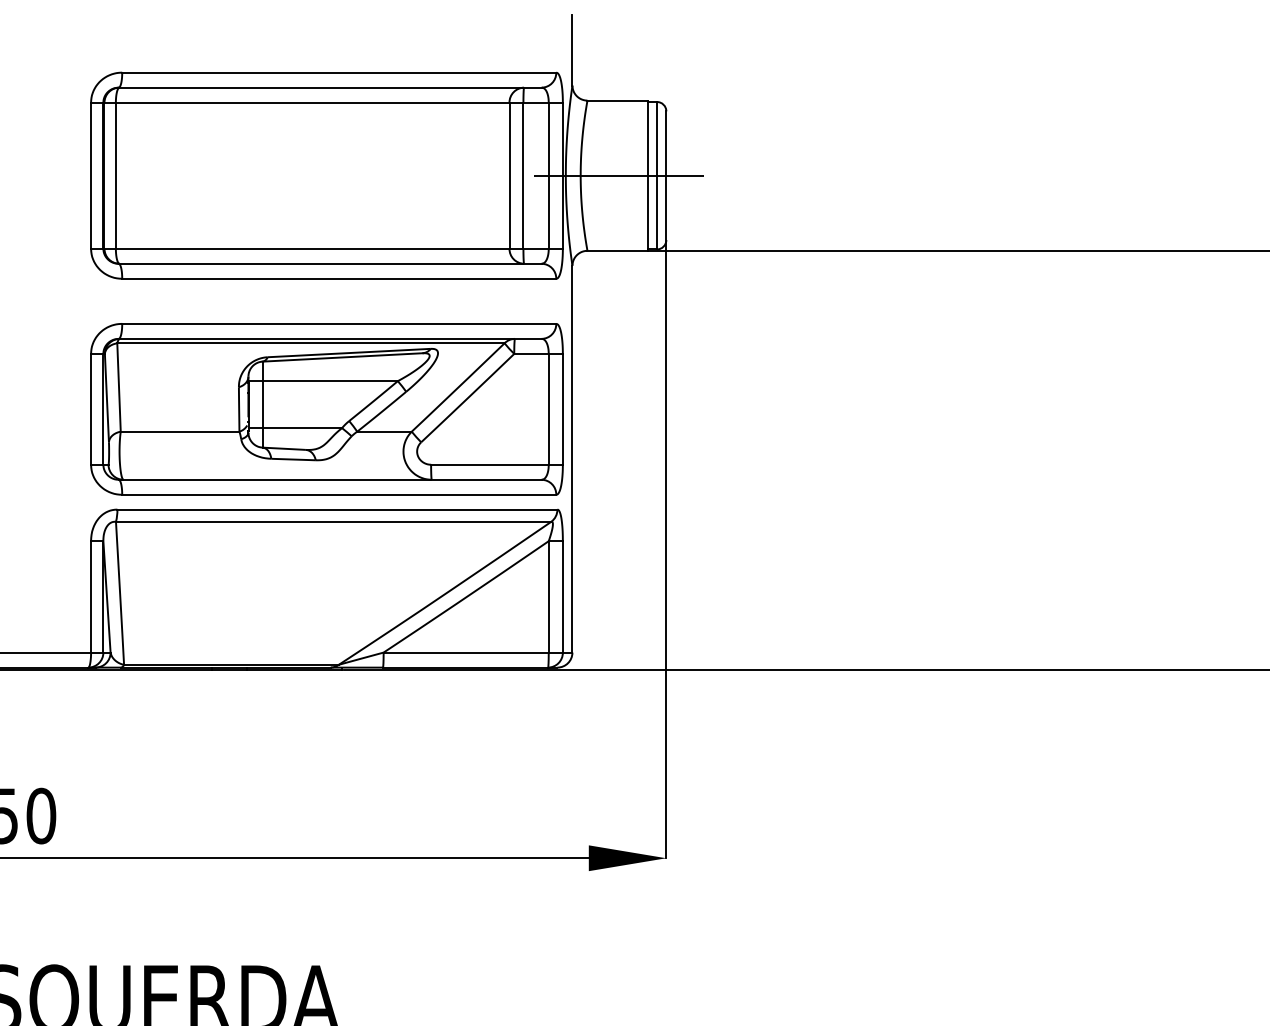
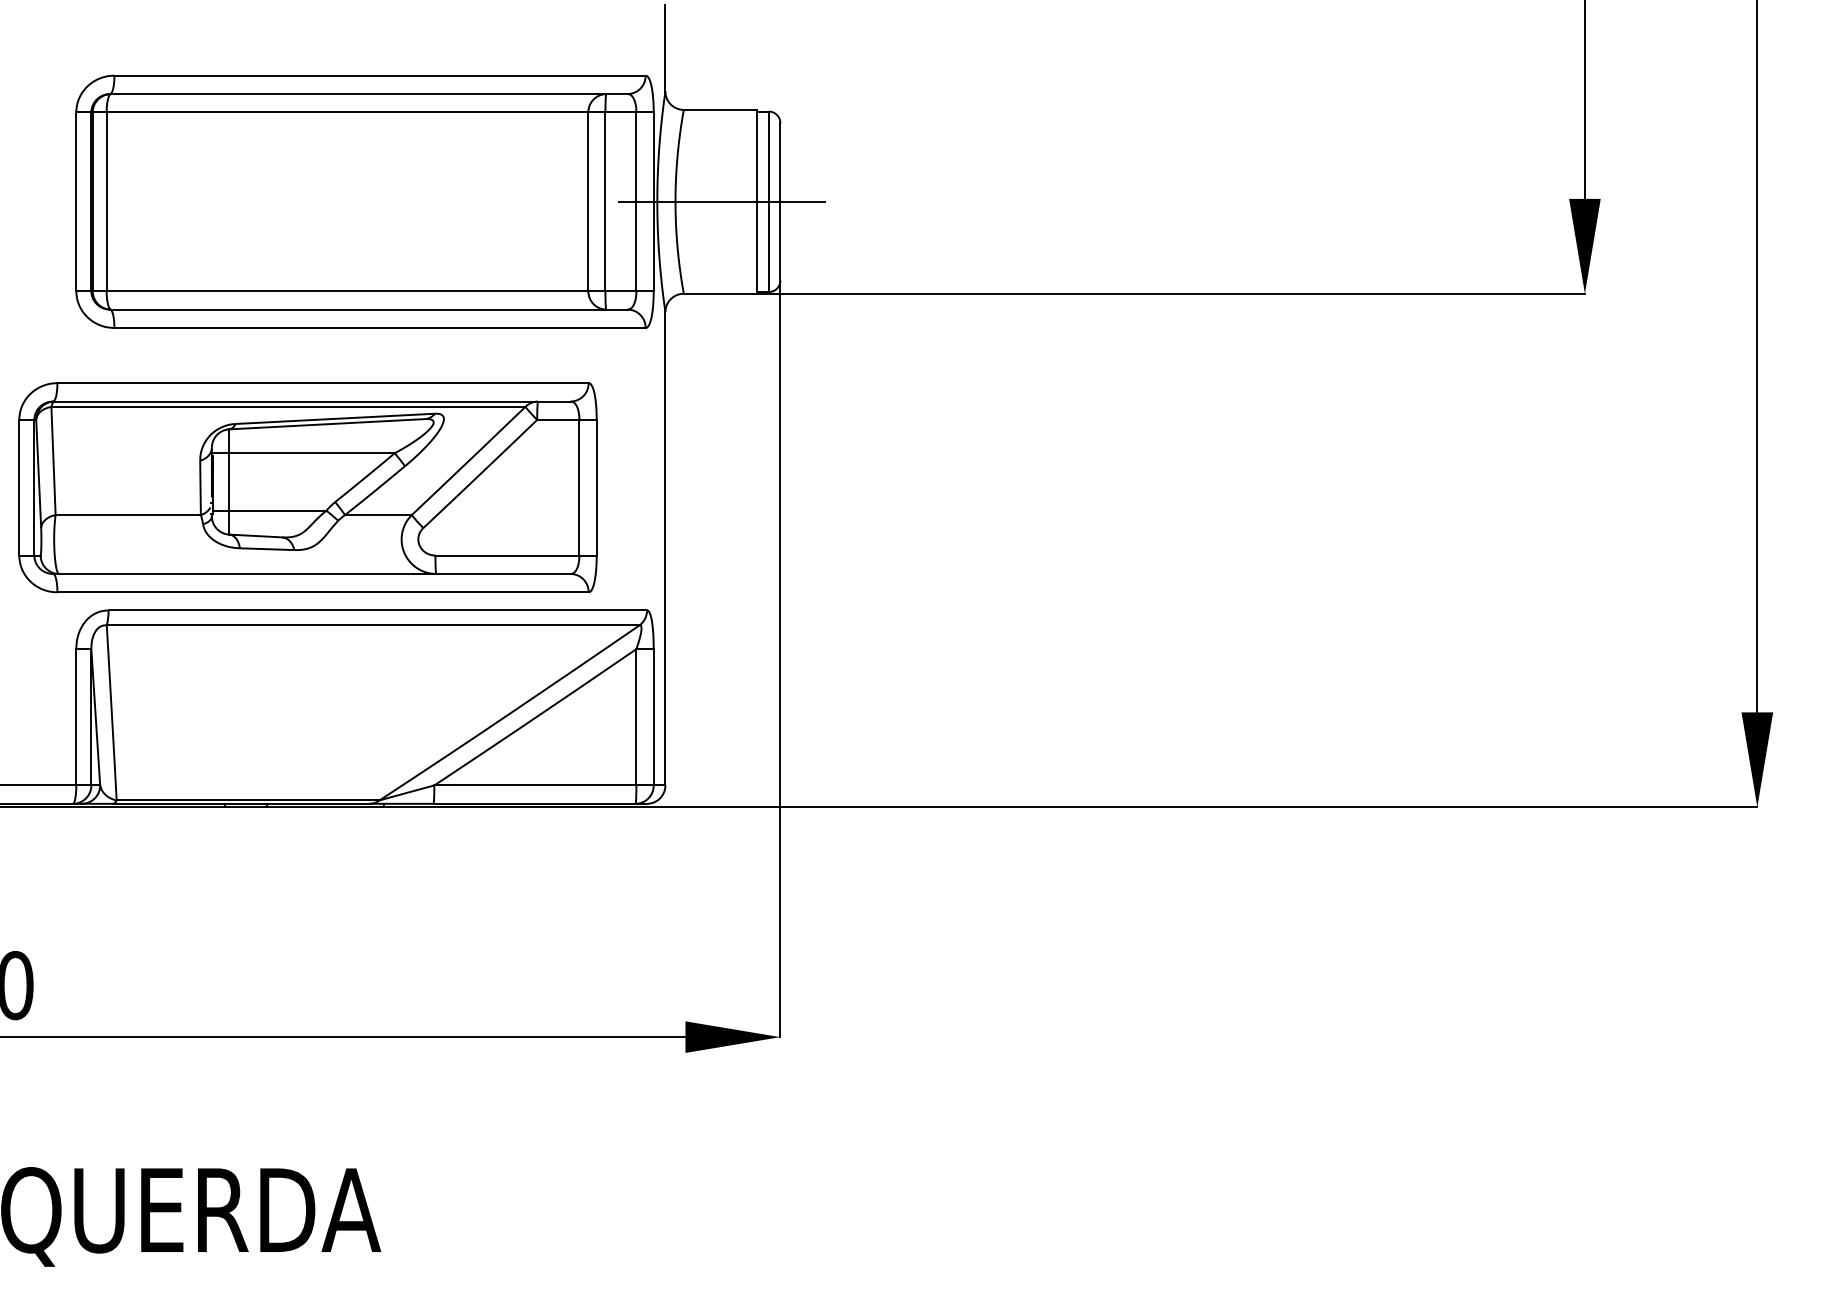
part: (326, 409) -> (307, 487), moved

